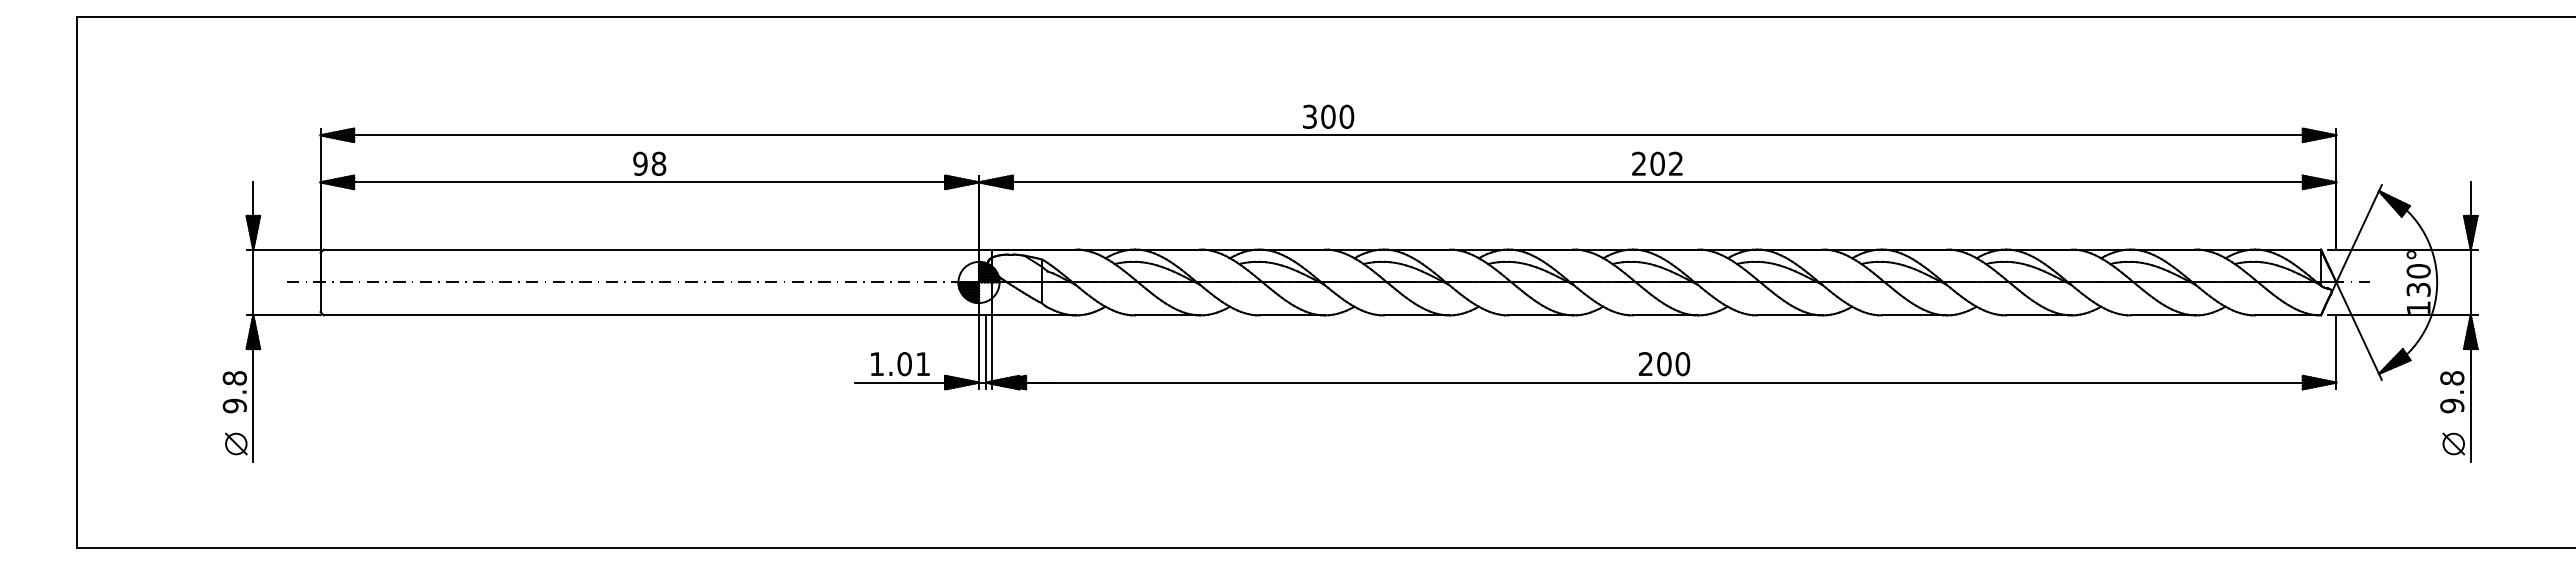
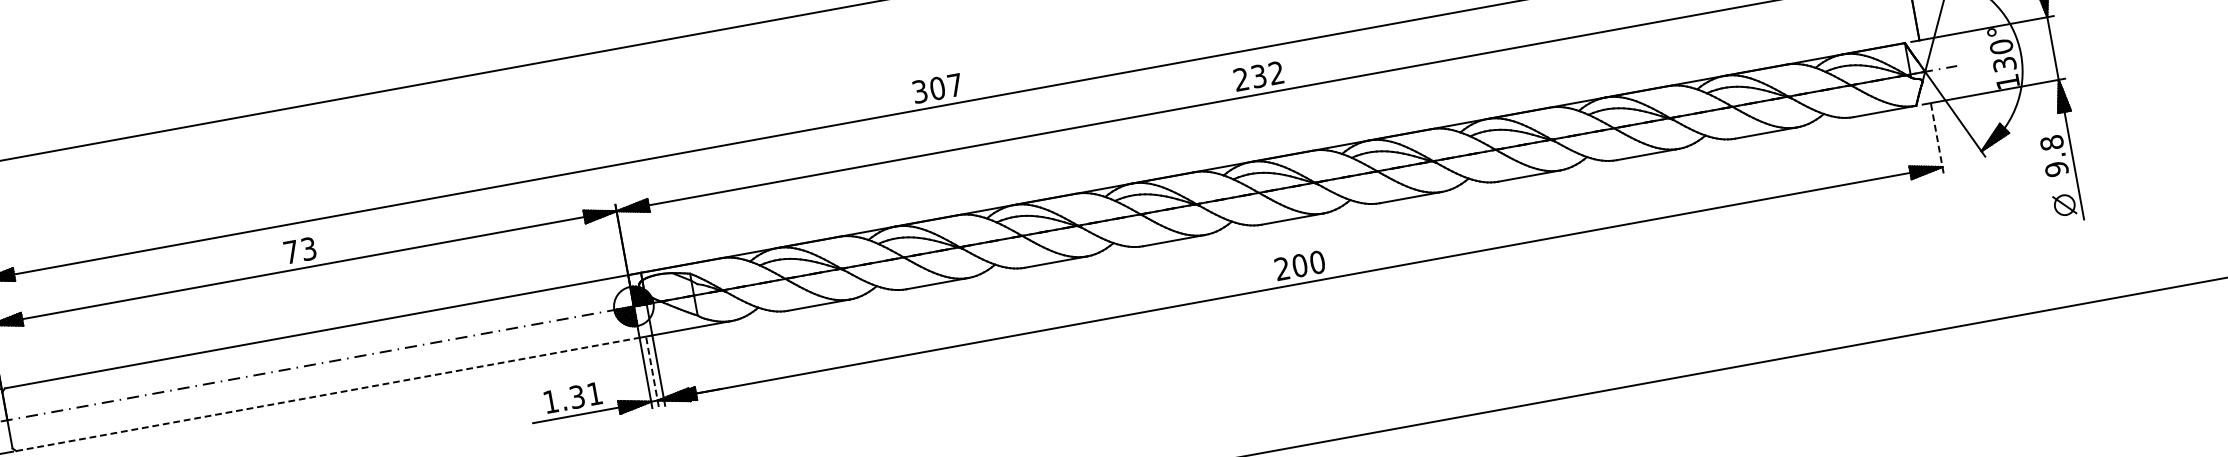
text: (1346, 116) -> (954, 85), 300 -> 307
text: (649, 163) -> (299, 250), 98 -> 73
text: (1657, 163) -> (1258, 75), 202 -> 232
line: (651, 315) -> (328, 394), solid -> dashed
line: (985, 352) -> (652, 371), solid -> dashed
line: (2336, 352) -> (1937, 138), solid -> dashed
text: (904, 364) -> (577, 397), 1.01 -> 1.31

